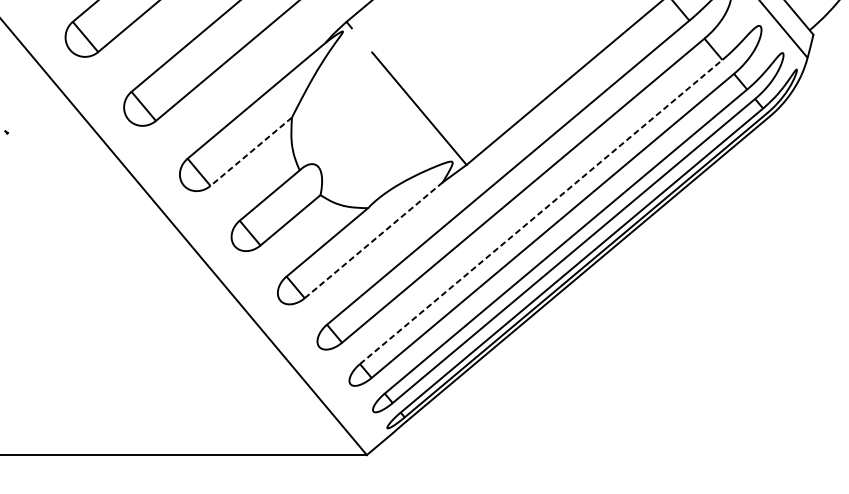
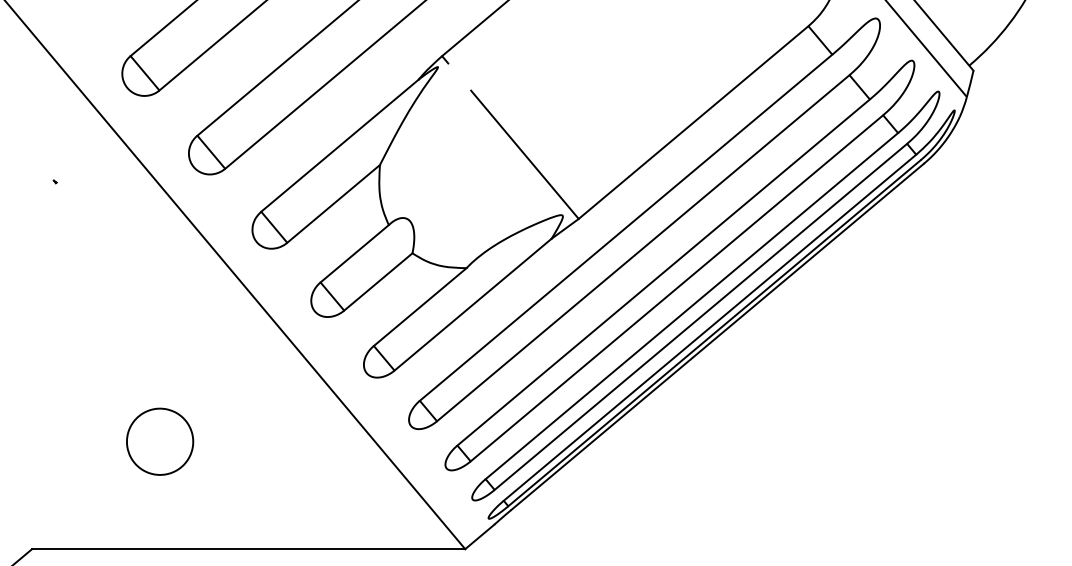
line: (251, 152) -> (333, 204), dashed -> solid
line: (541, 212) -> (664, 272), dashed -> solid
line: (374, 240) -> (473, 304), dashed -> solid
part: (99, 360) -> (160, 441), added

